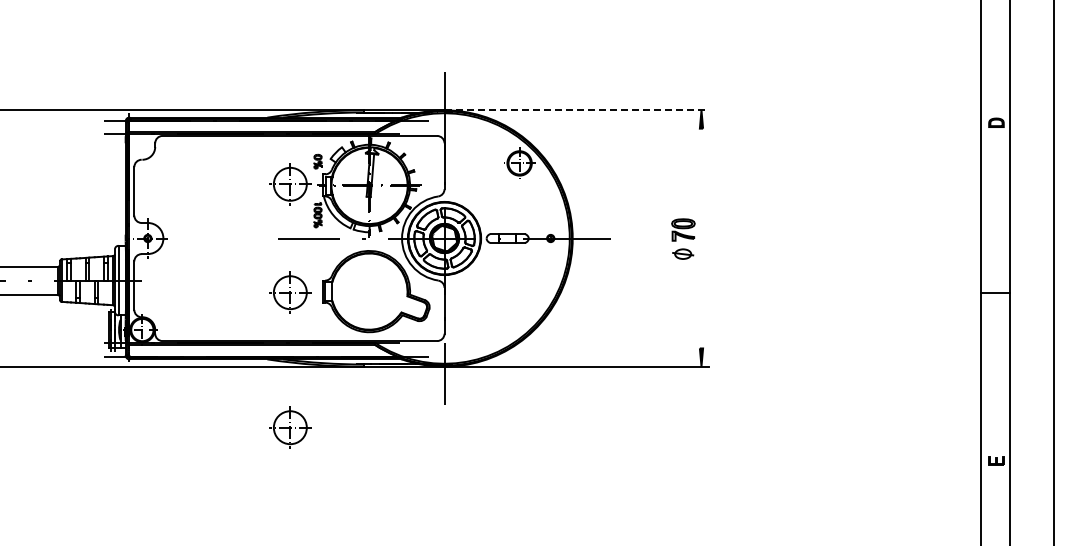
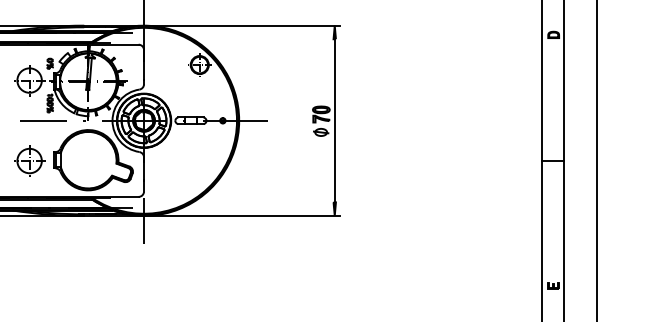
line: (577, 110) -> (242, 25), dashed -> solid
line: (701, 238) -> (334, 120), added
part: (290, 427) -> (29, 261), removed

